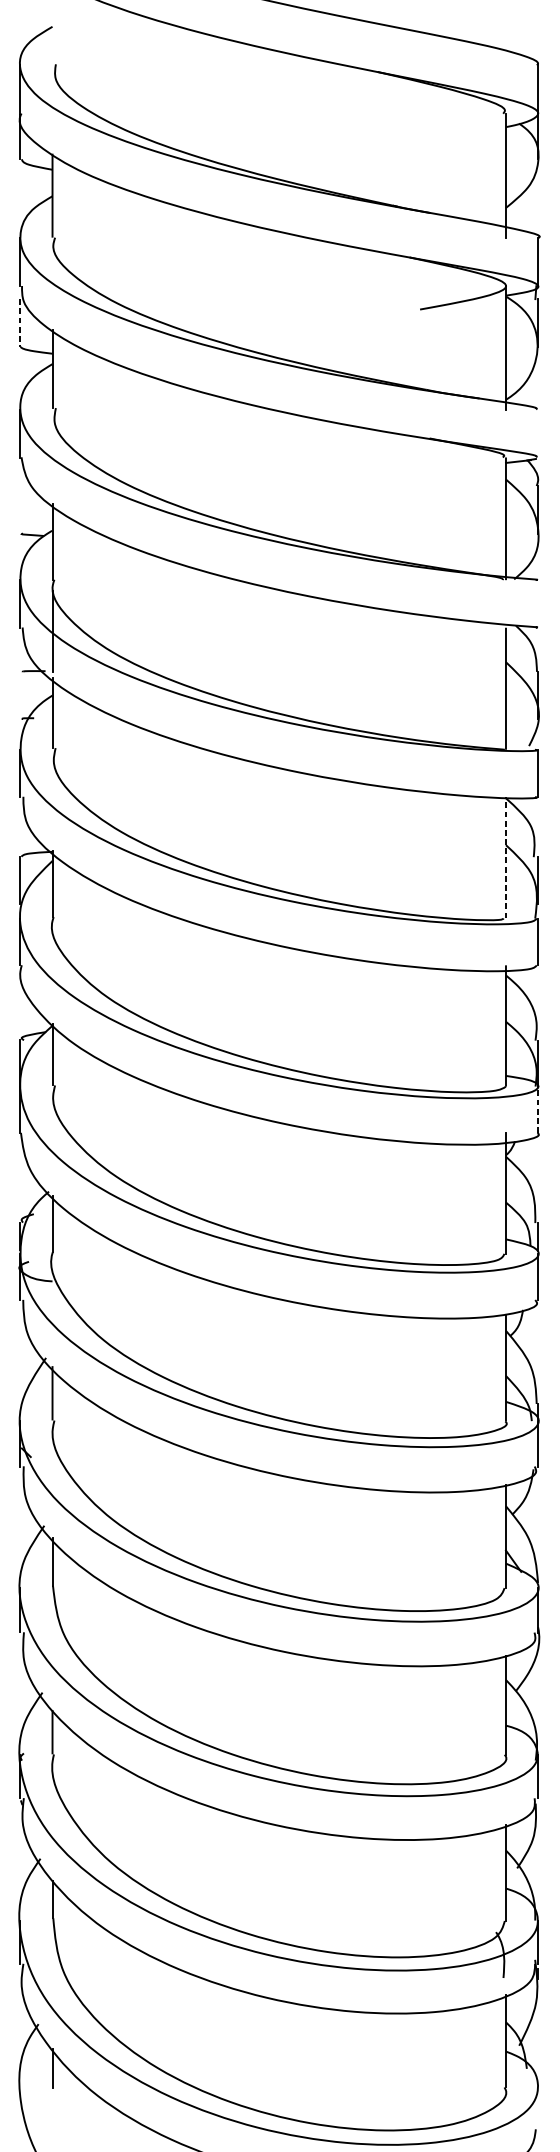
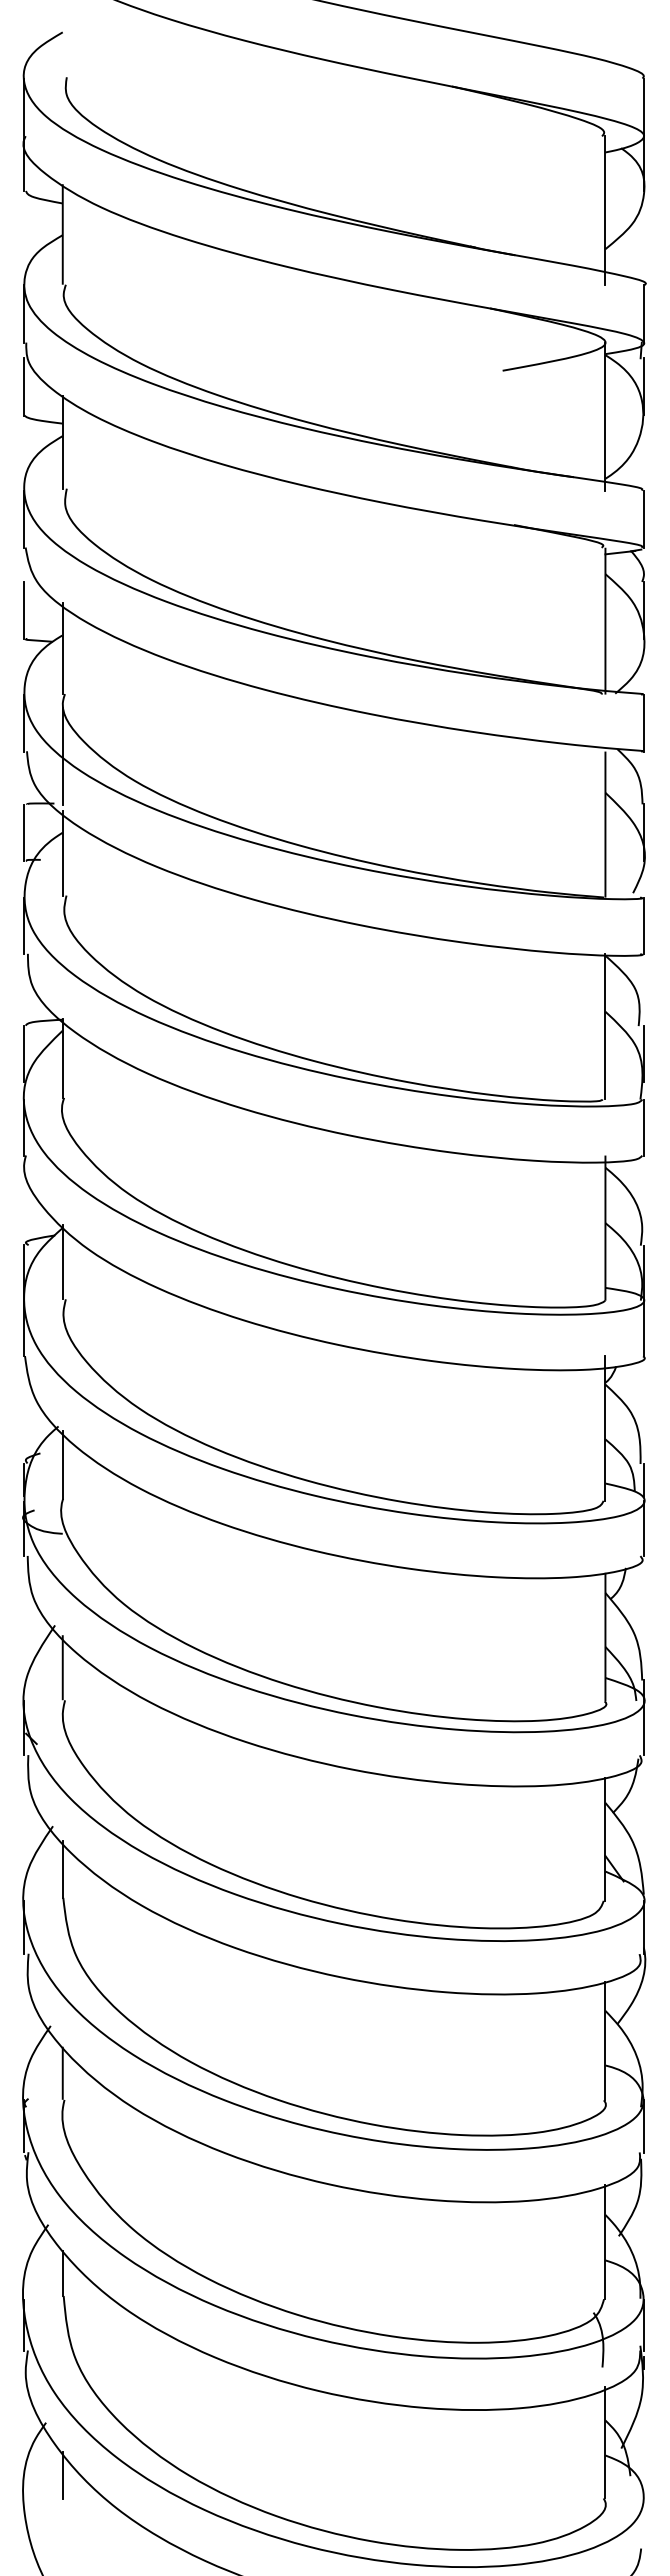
line: (20, 322) -> (24, 386), dashed -> solid
line: (538, 433) -> (644, 518), added
line: (20, 509) -> (24, 610), added
line: (538, 603) -> (644, 722), added
line: (20, 695) -> (24, 832), added
line: (506, 857) -> (605, 1026), dashed -> solid
line: (538, 1109) -> (644, 1328), dashed -> solid

